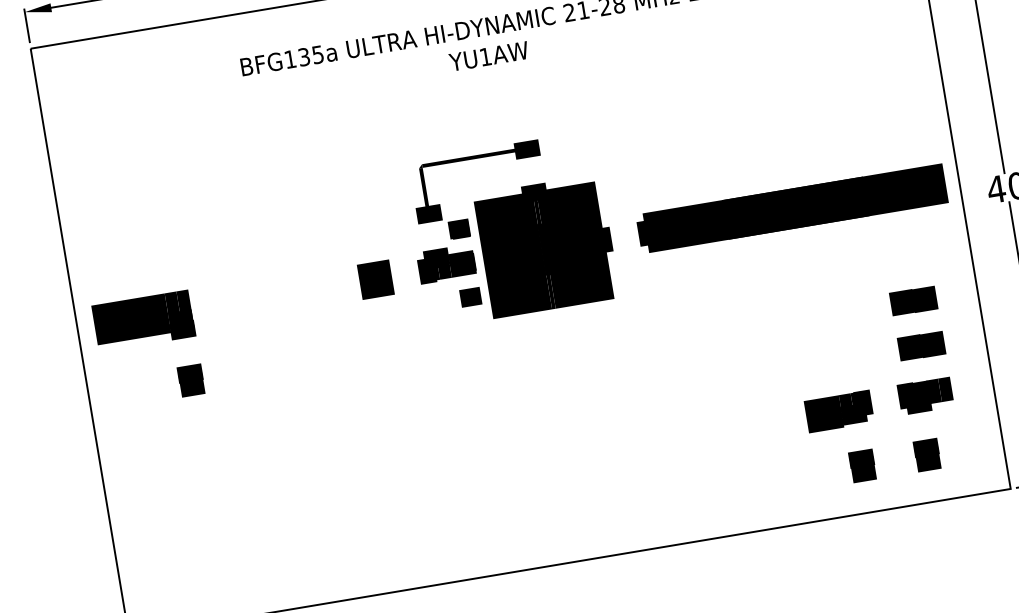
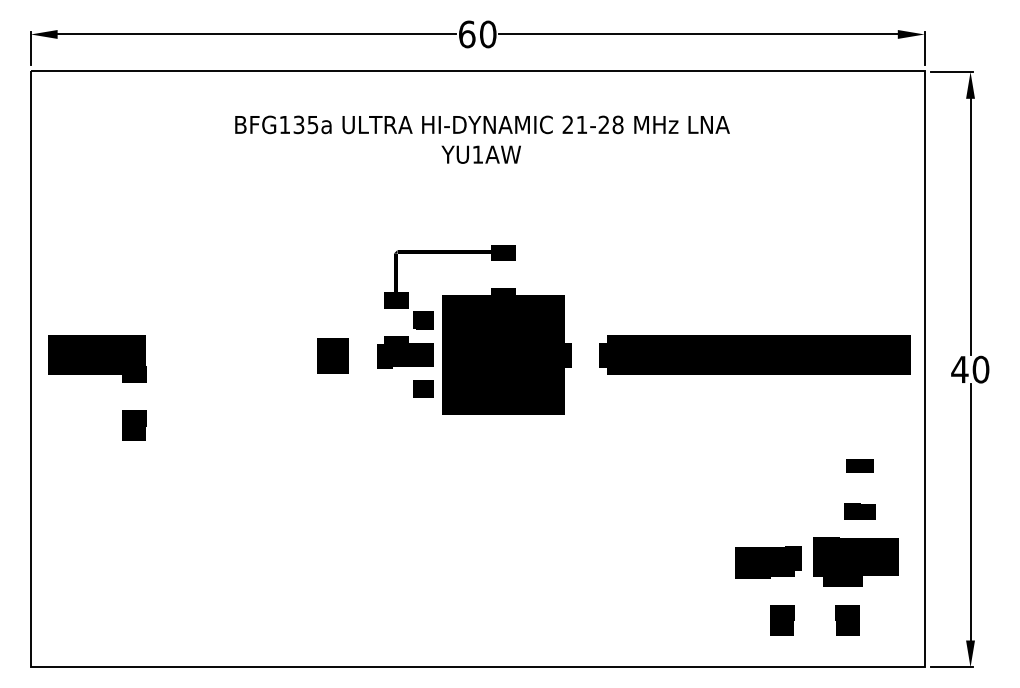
part: (913, 300) -> (859, 465), size x0.6
part: (920, 345) -> (859, 511), size x0.7
part: (925, 395) -> (855, 561), size x1.6

